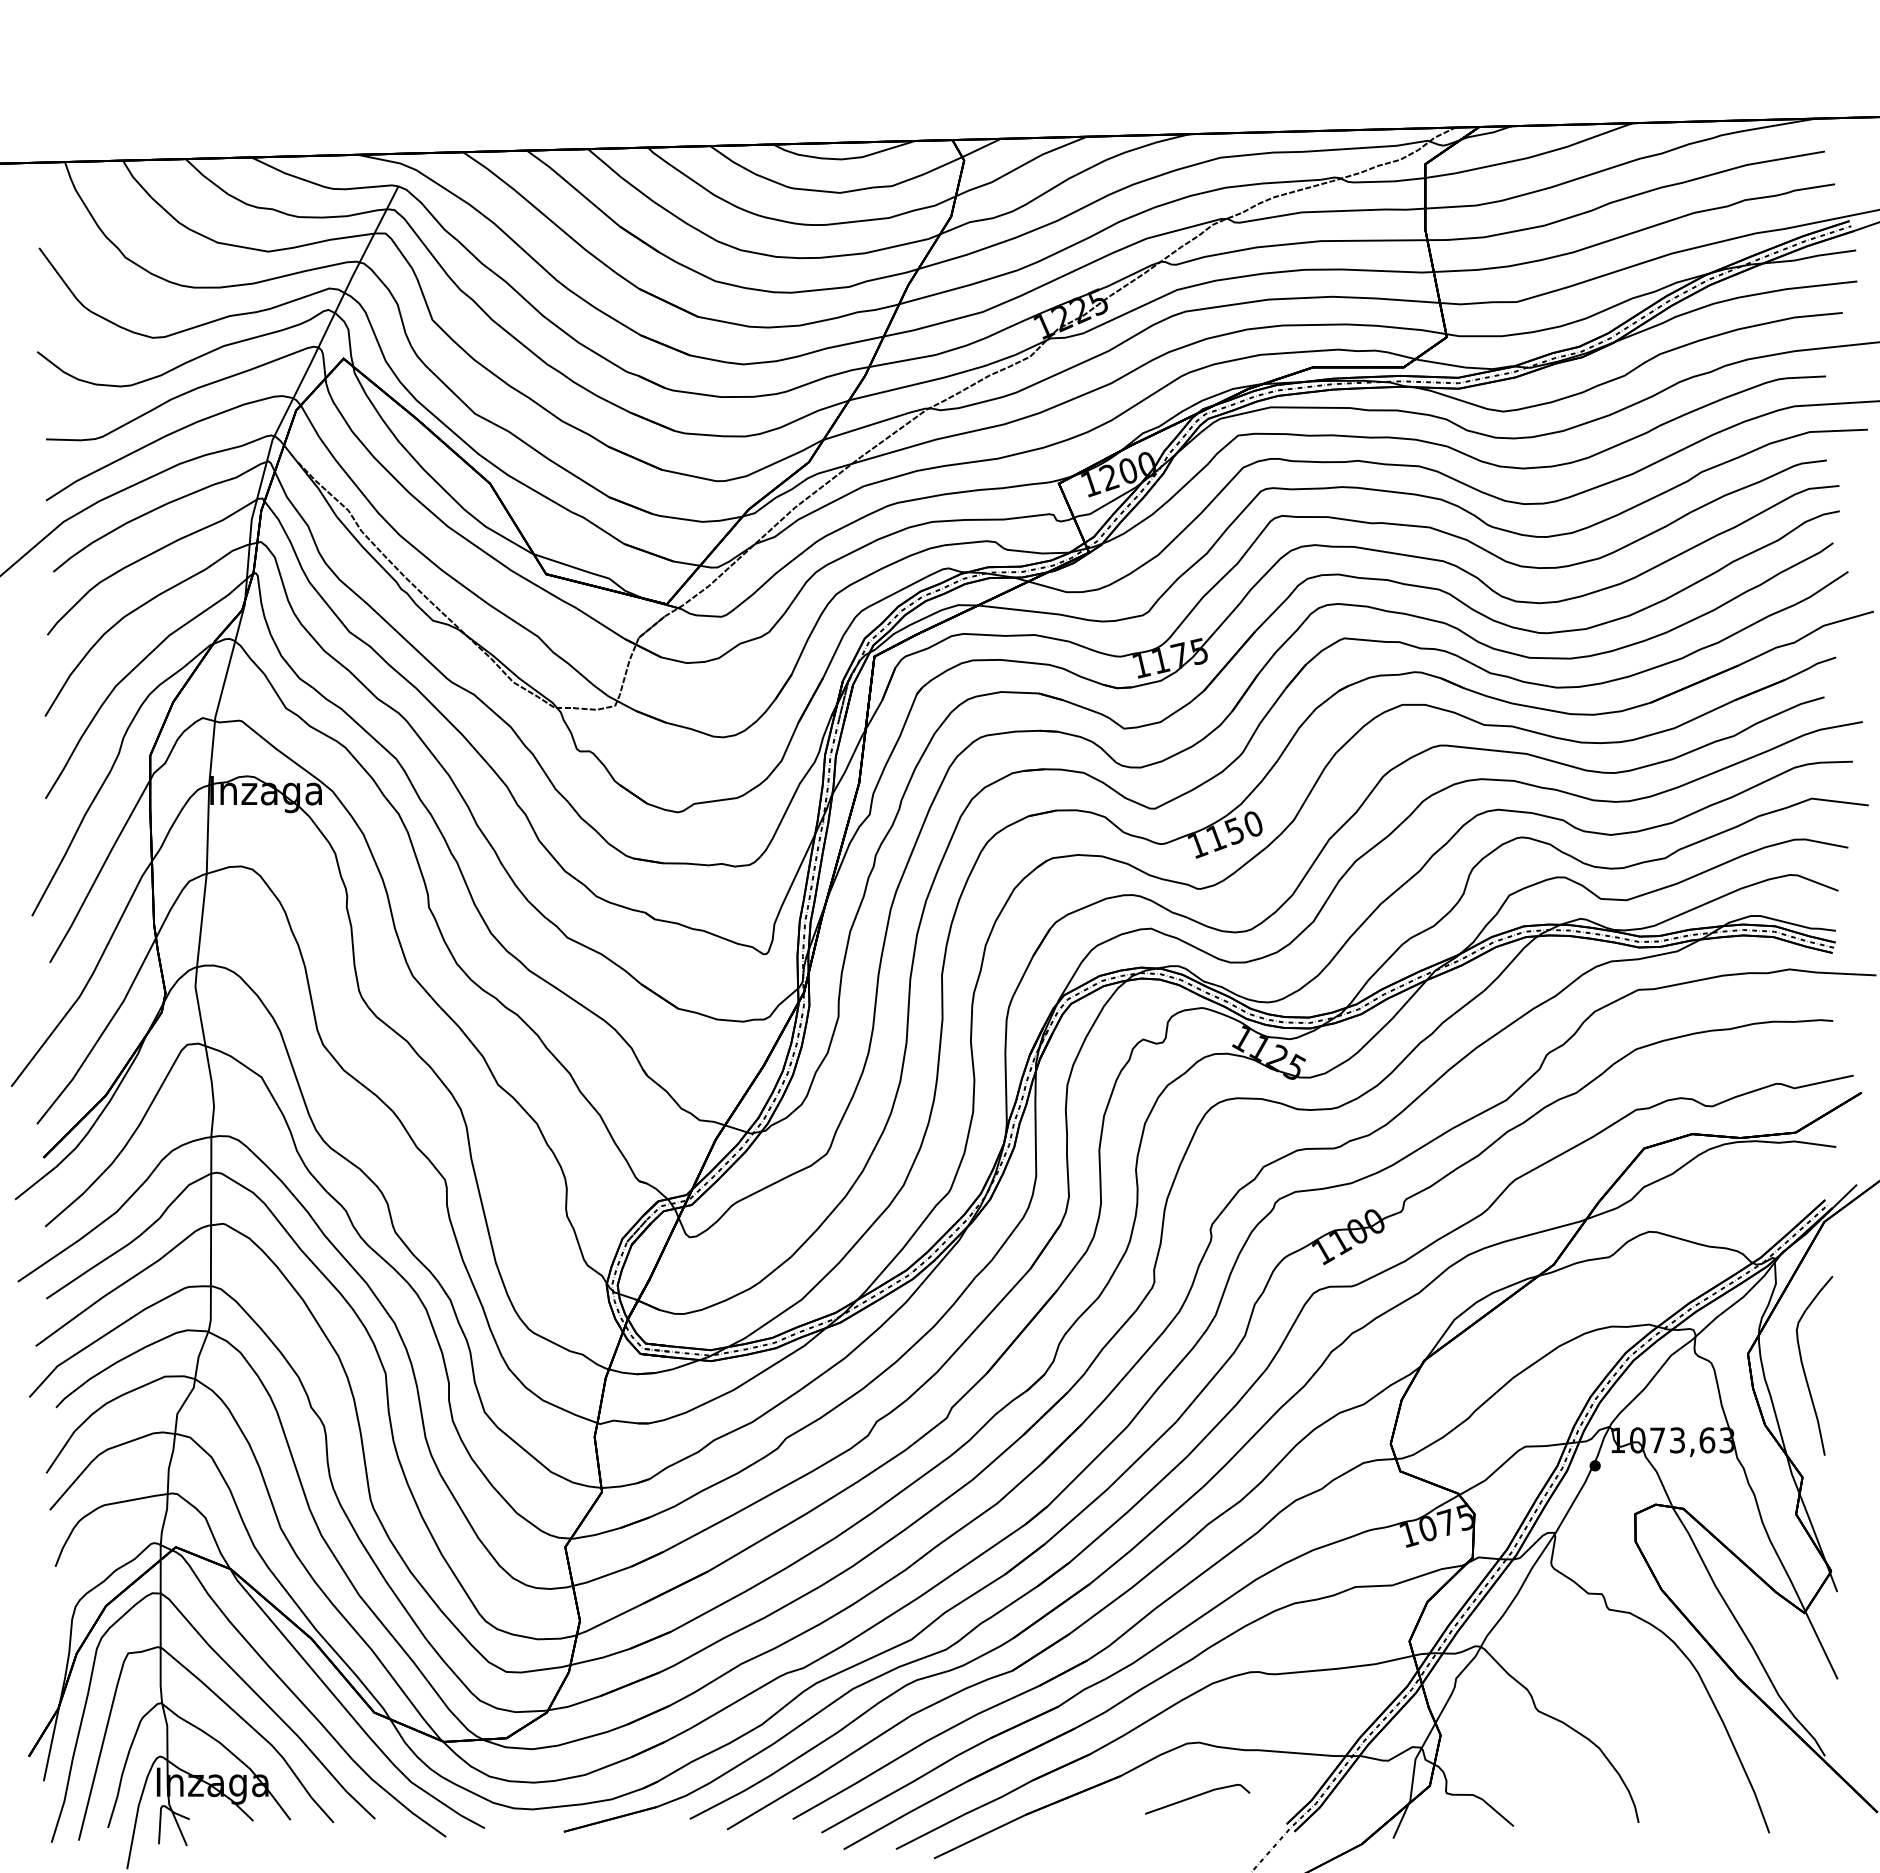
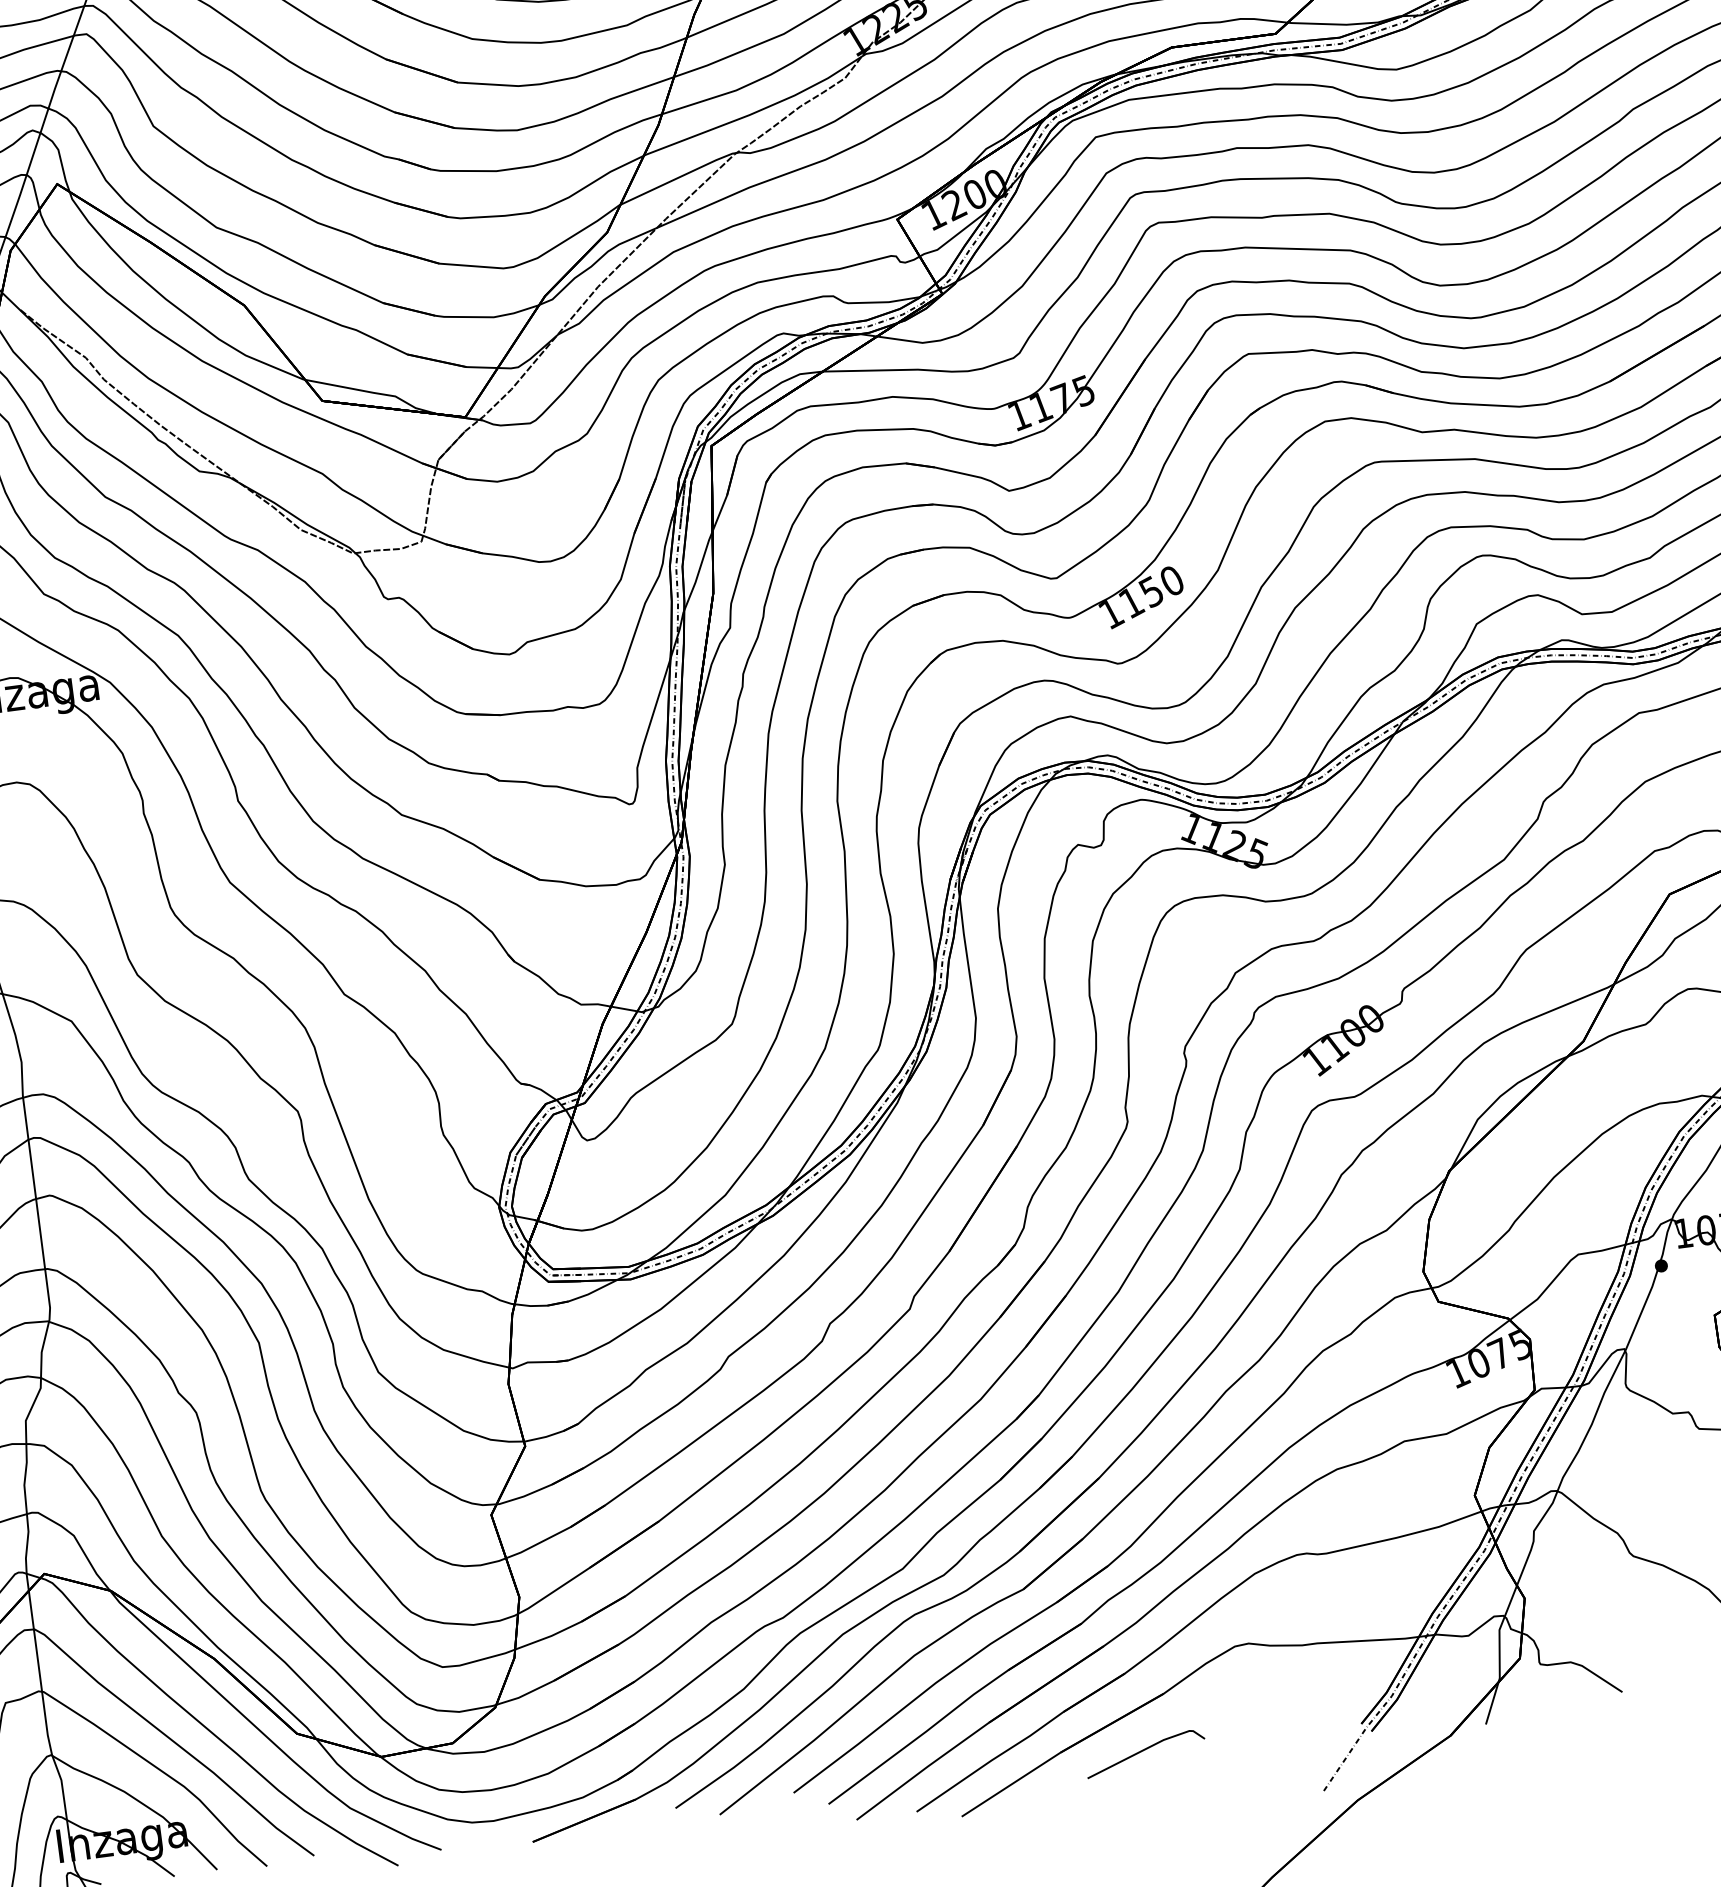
line: (1197, 1796) -> (1145, 1750), moved

